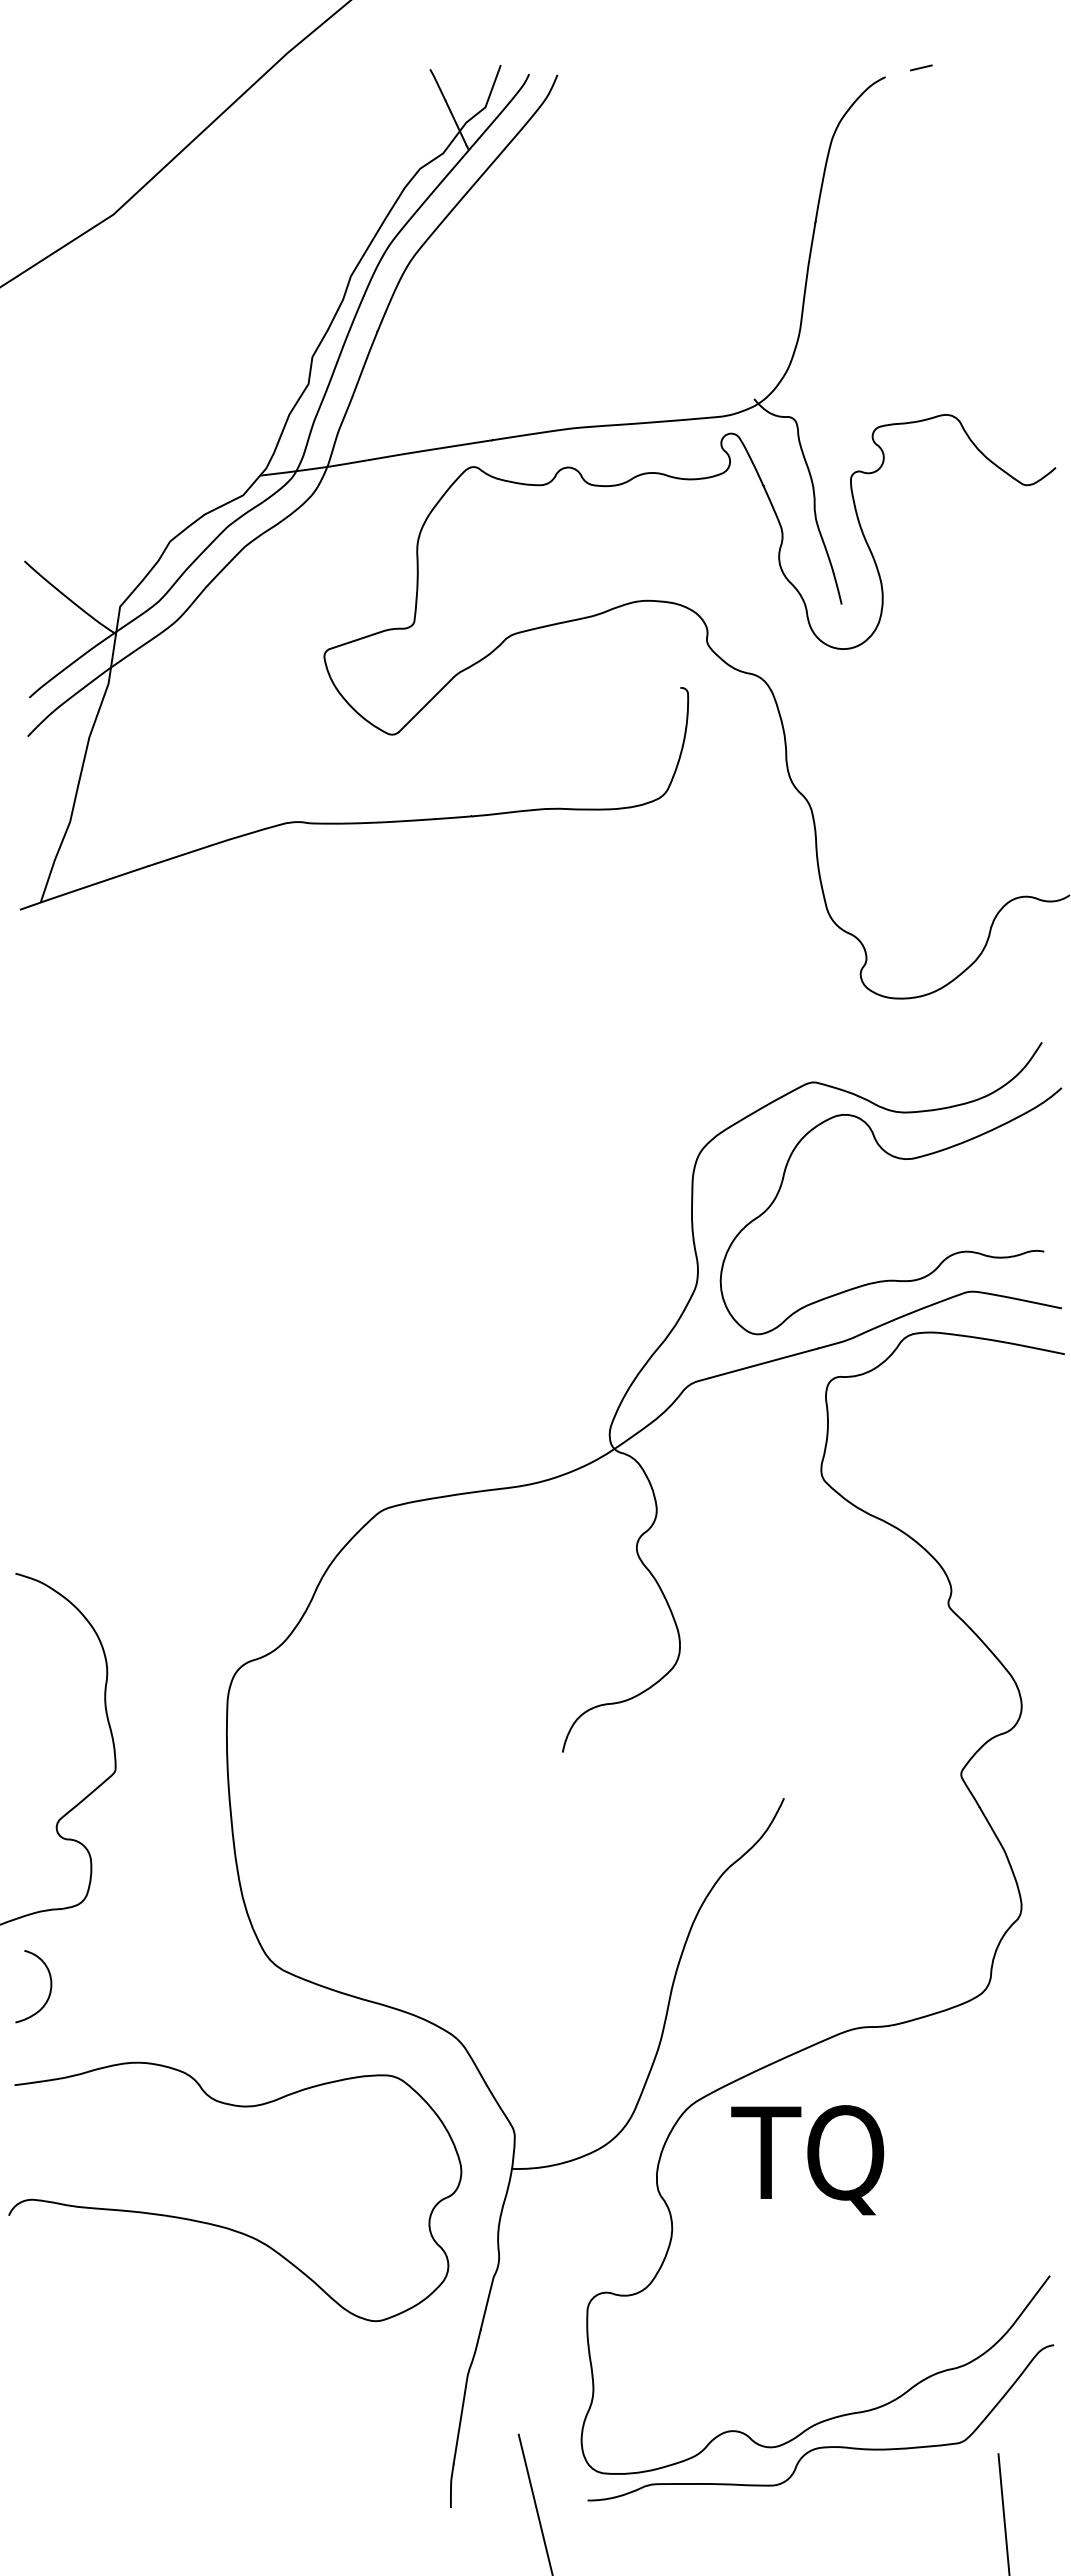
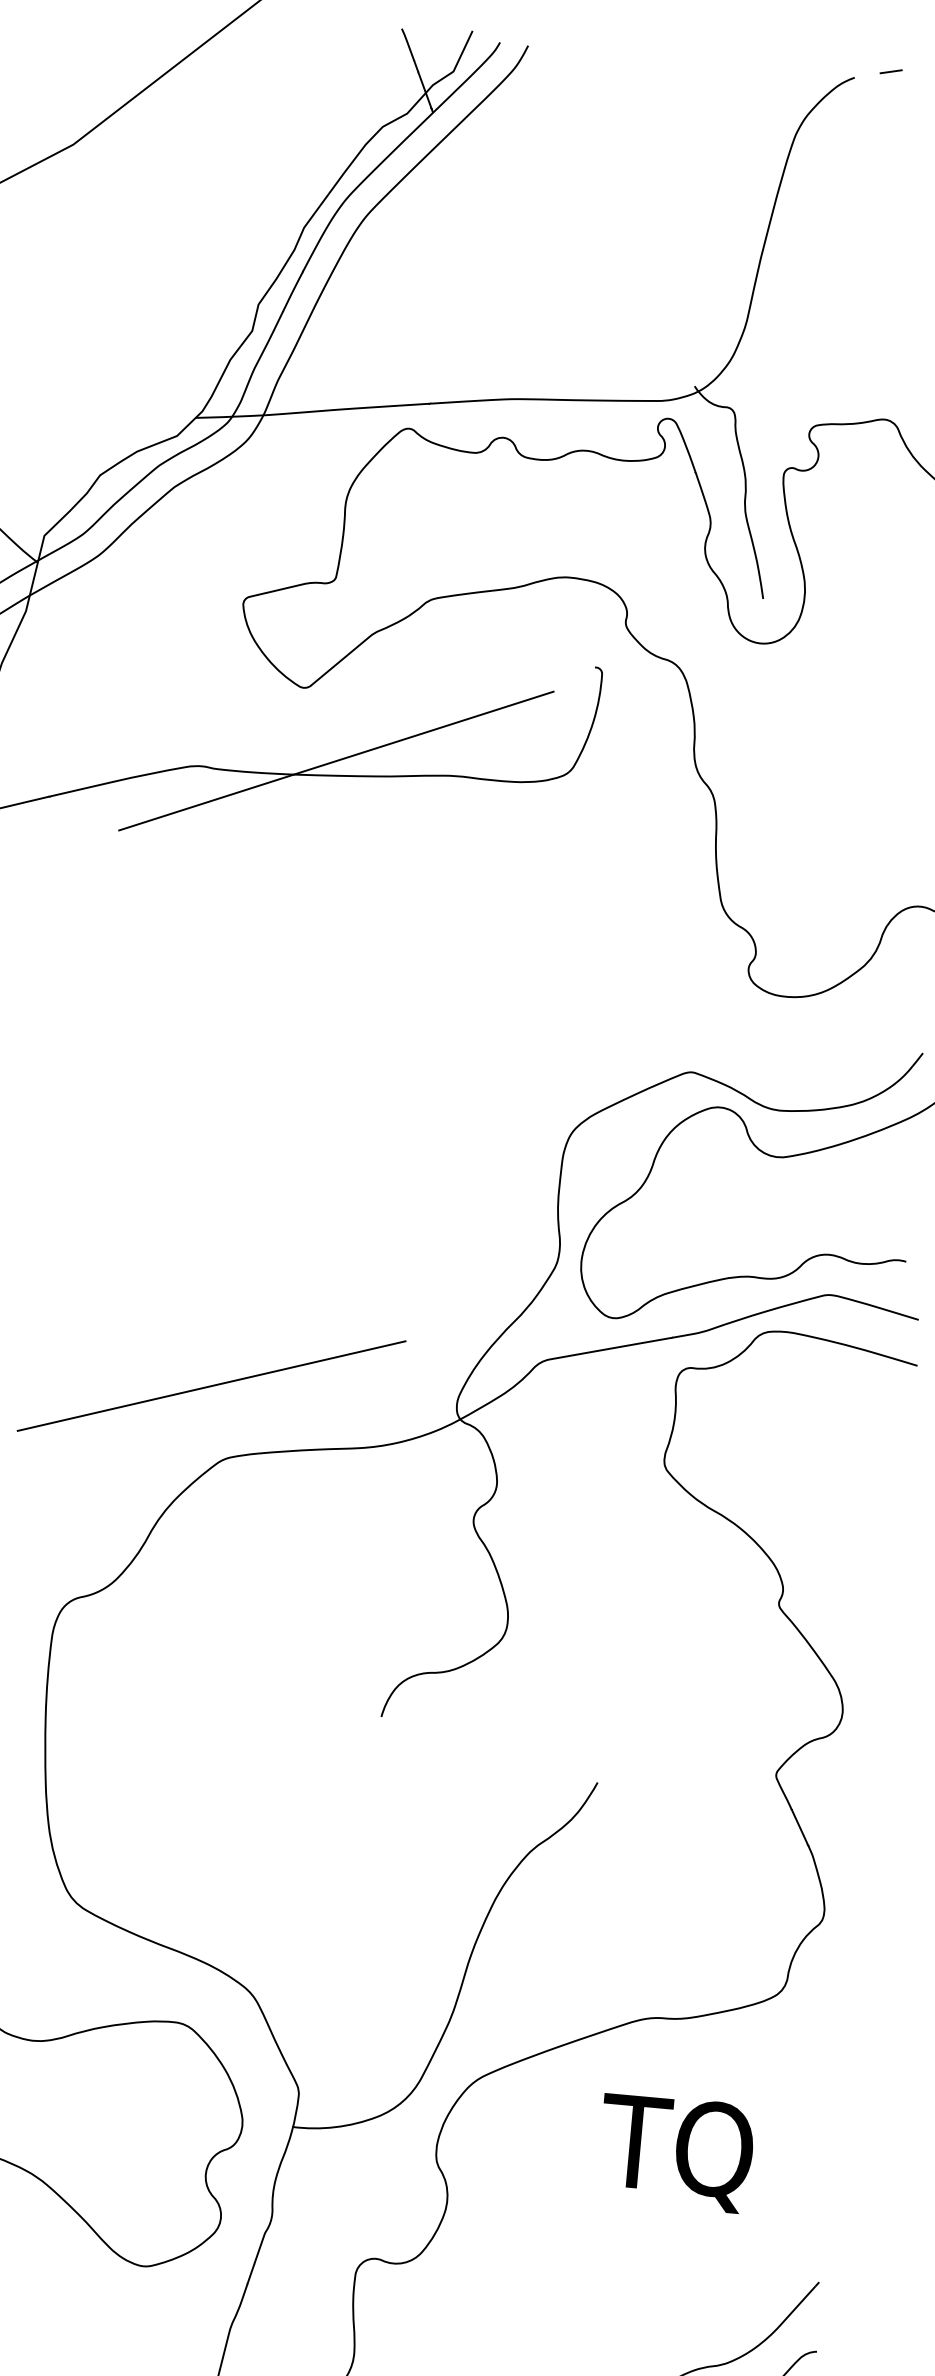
line: (431, 804) -> (336, 760), added
line: (363, 1438) -> (211, 1386), added
text: (807, 2160) -> (675, 2153), moved

